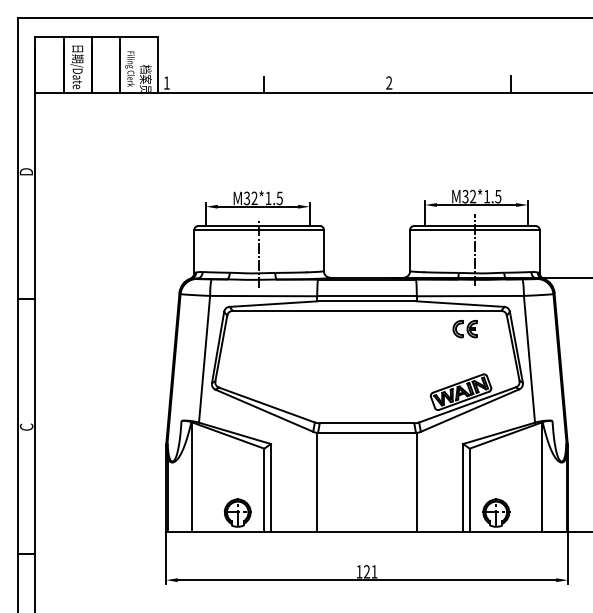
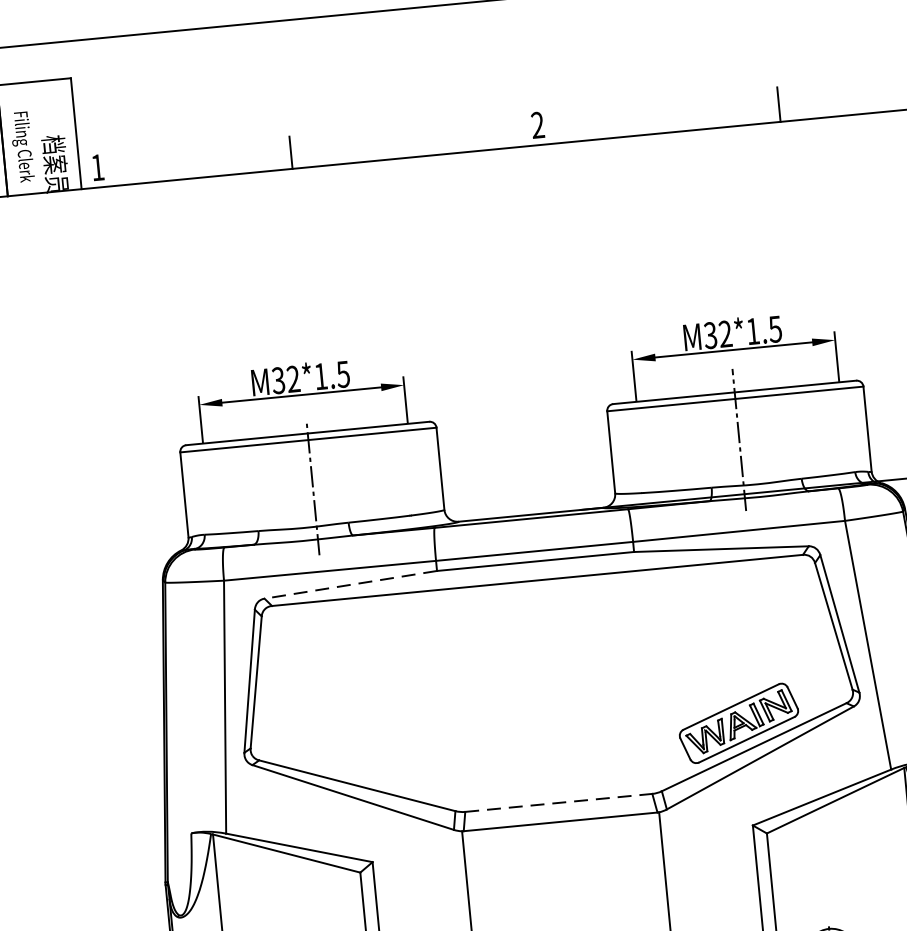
line: (273, 304) -> (351, 585), solid -> dashed
part: (464, 328) -> (733, 596), removed
line: (367, 423) -> (559, 803), solid -> dashed

